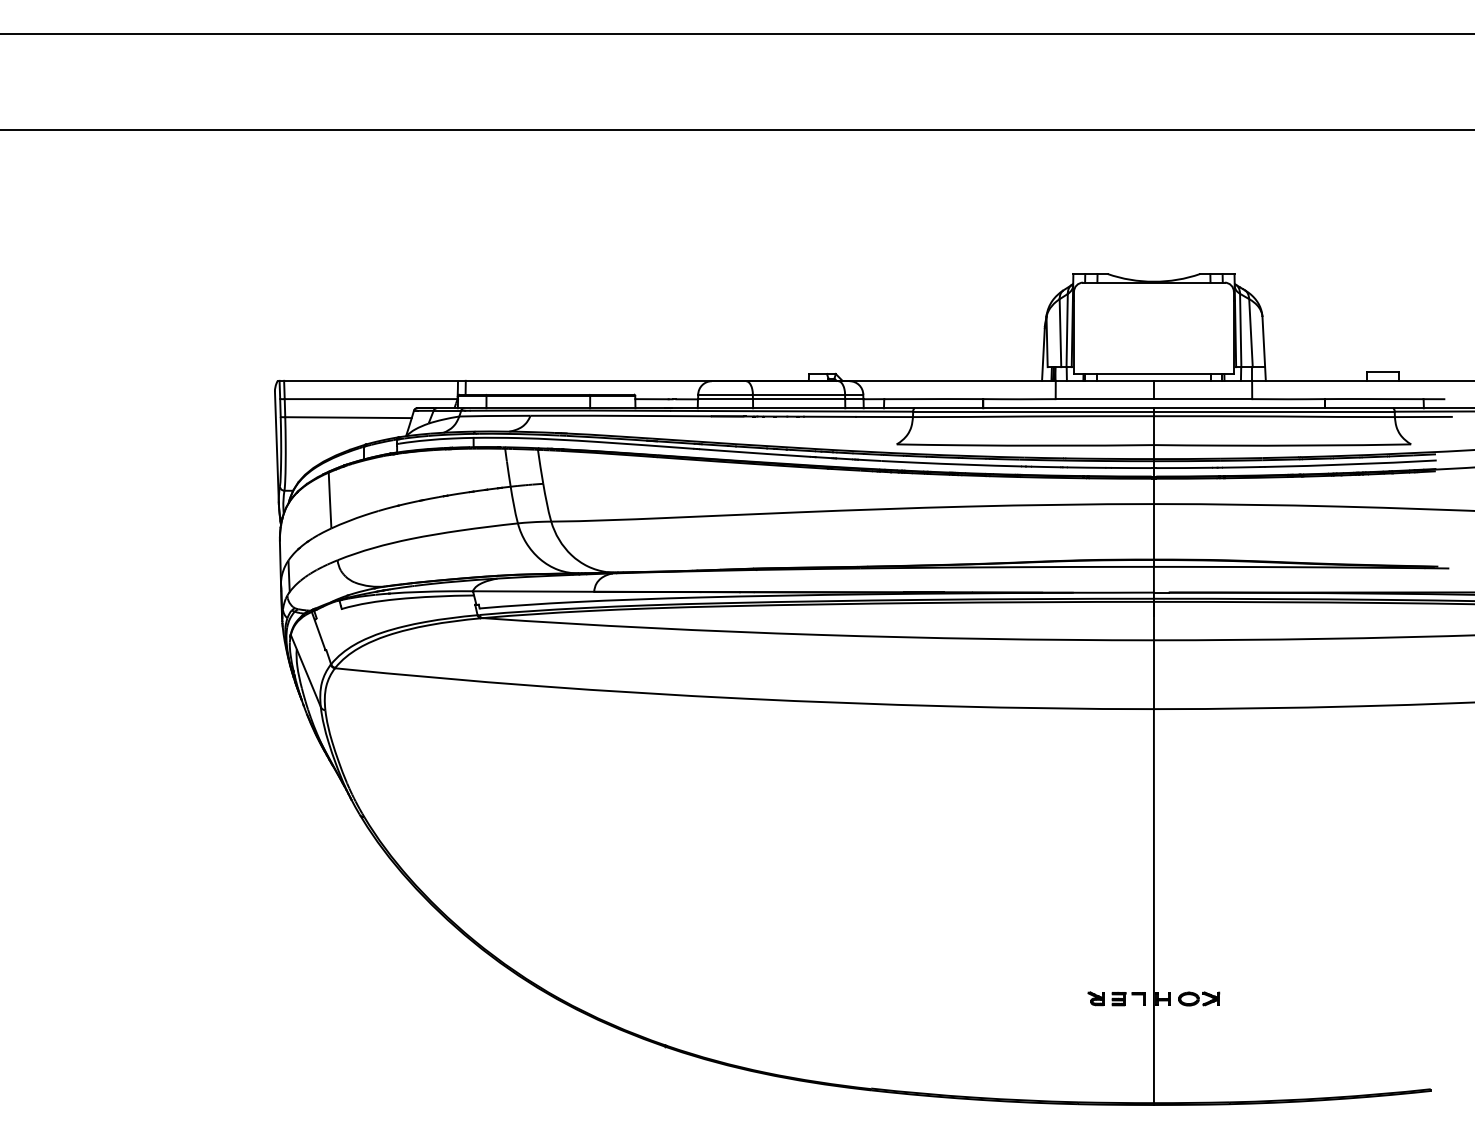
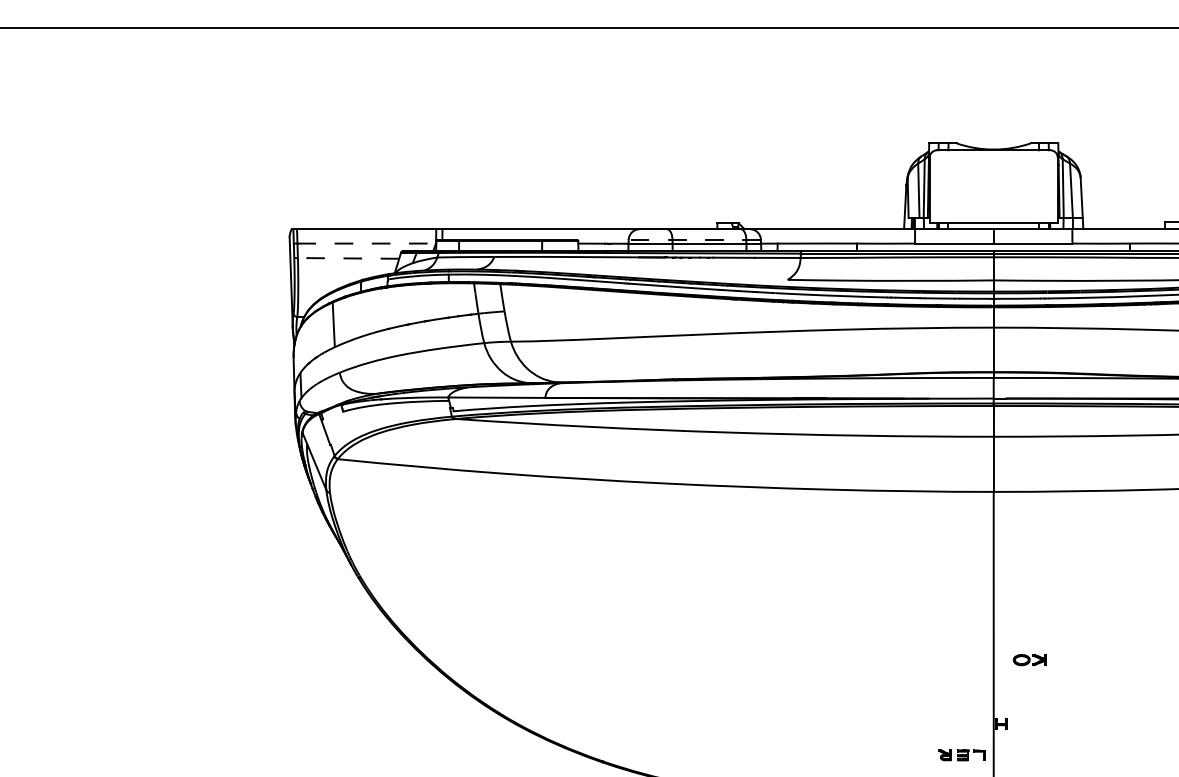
line: (780, 394) -> (694, 239), solid -> dashed
line: (371, 399) -> (366, 243), solid -> dashed
line: (348, 417) -> (348, 258), solid -> dashed
part: (1116, 998) -> (961, 754), moved
part: (1199, 998) -> (1030, 659), moved

